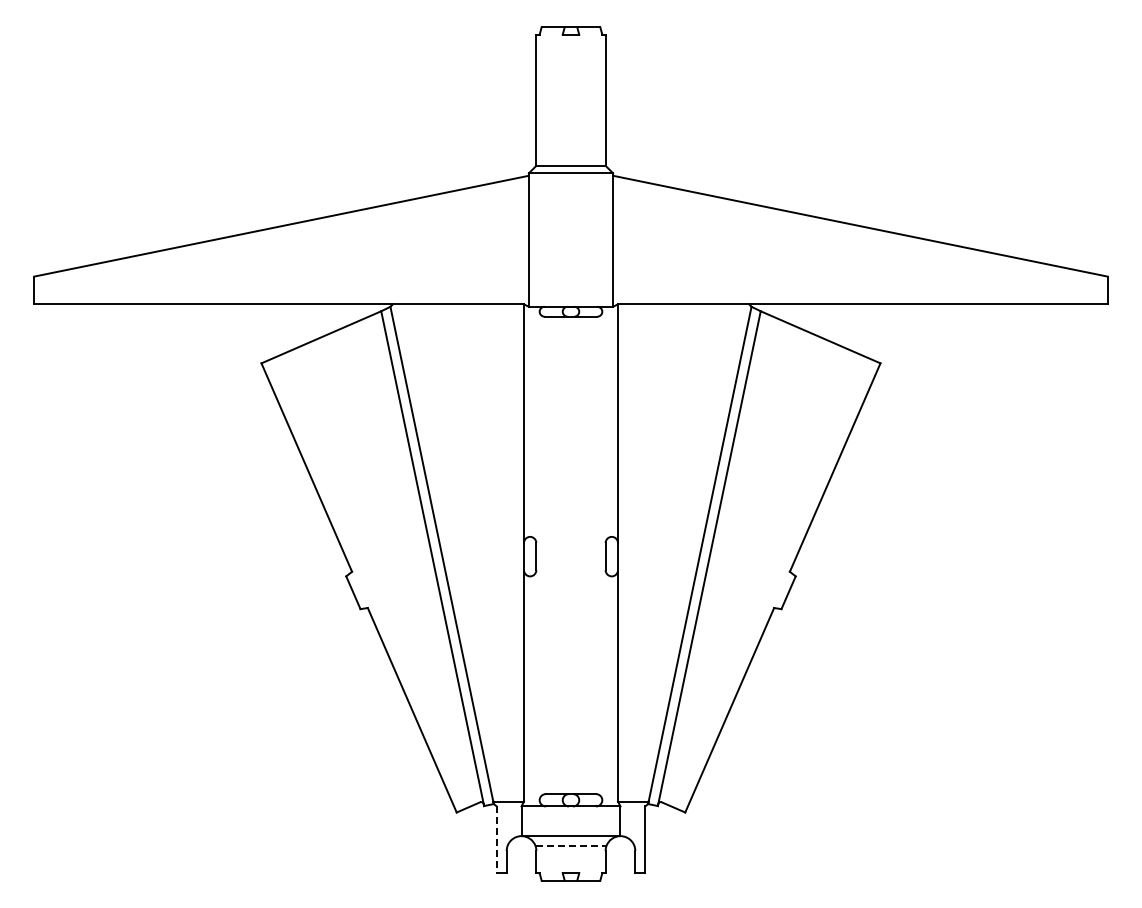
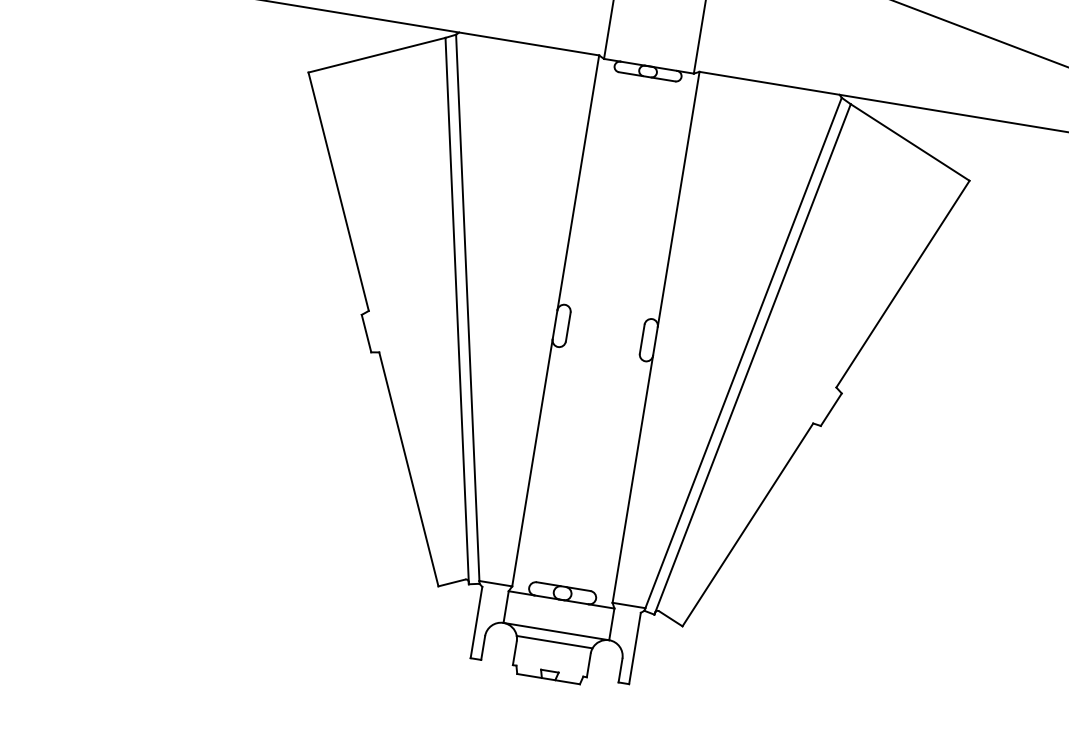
line: (496, 840) -> (476, 623), dashed -> solid
line: (571, 846) -> (555, 642), dashed -> solid

